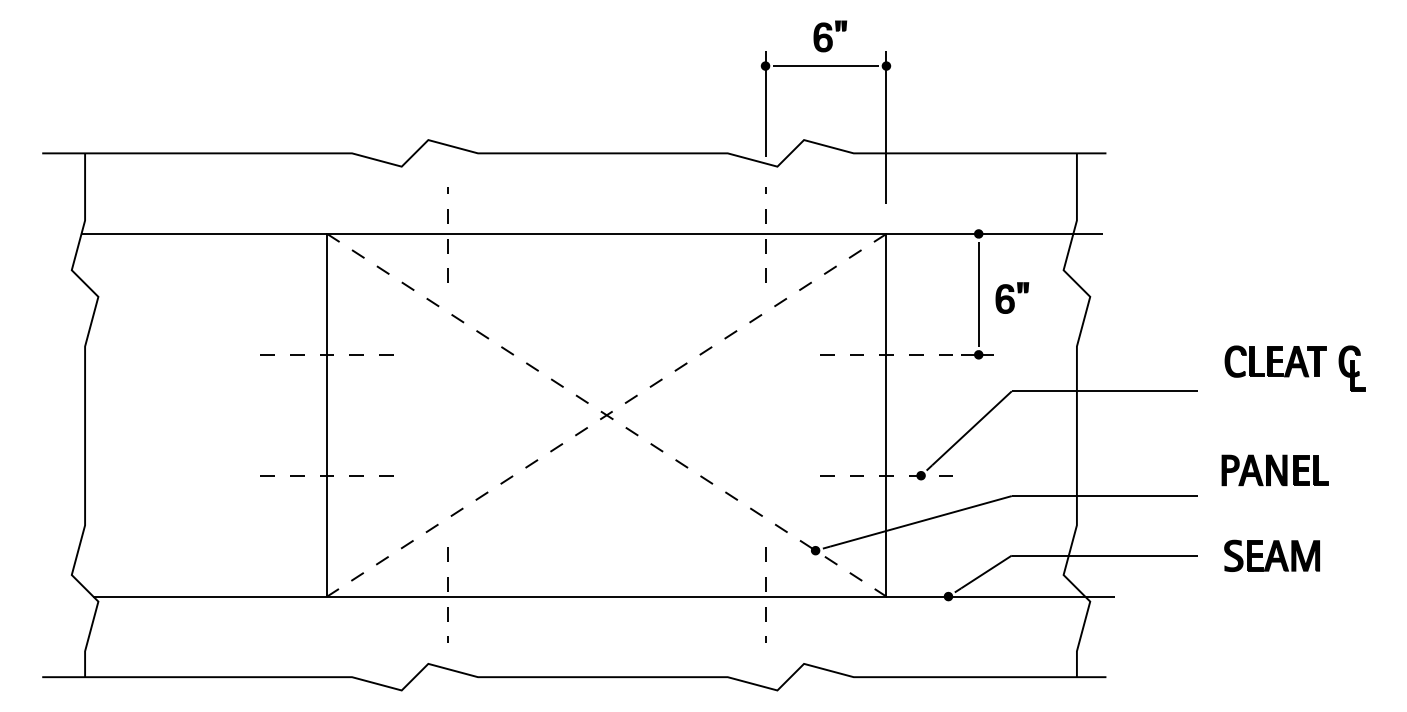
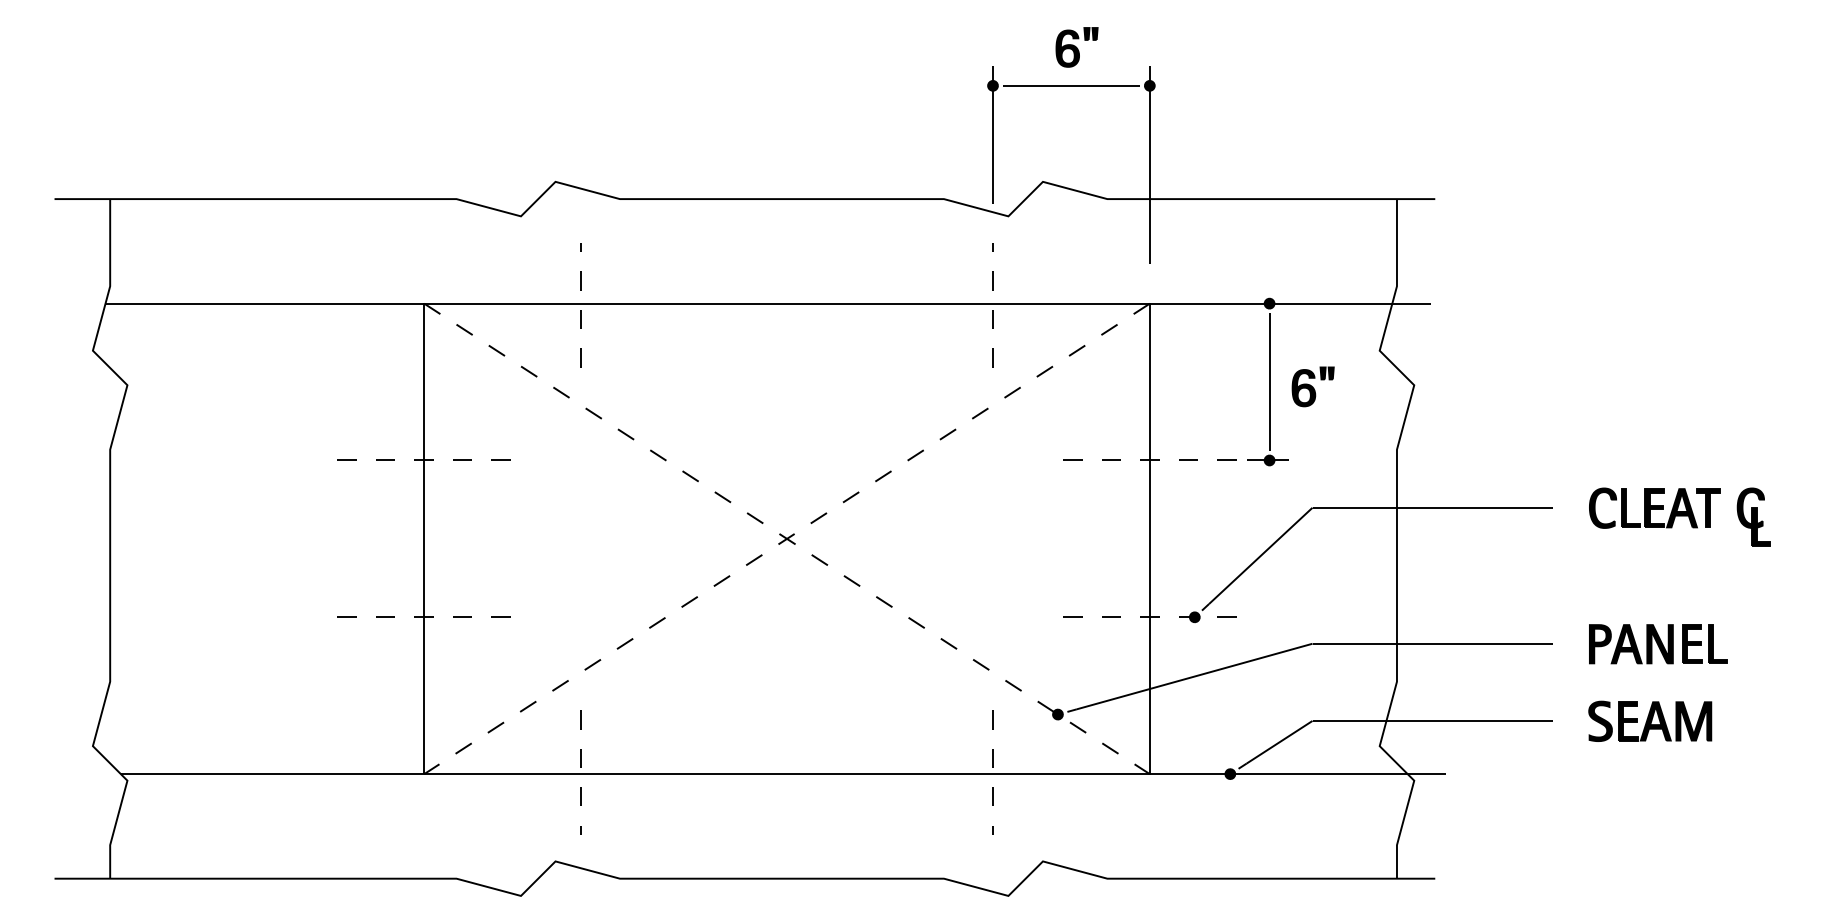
part: (1294, 368) -> (1679, 517), moved
part: (1274, 470) -> (1657, 644), moved

